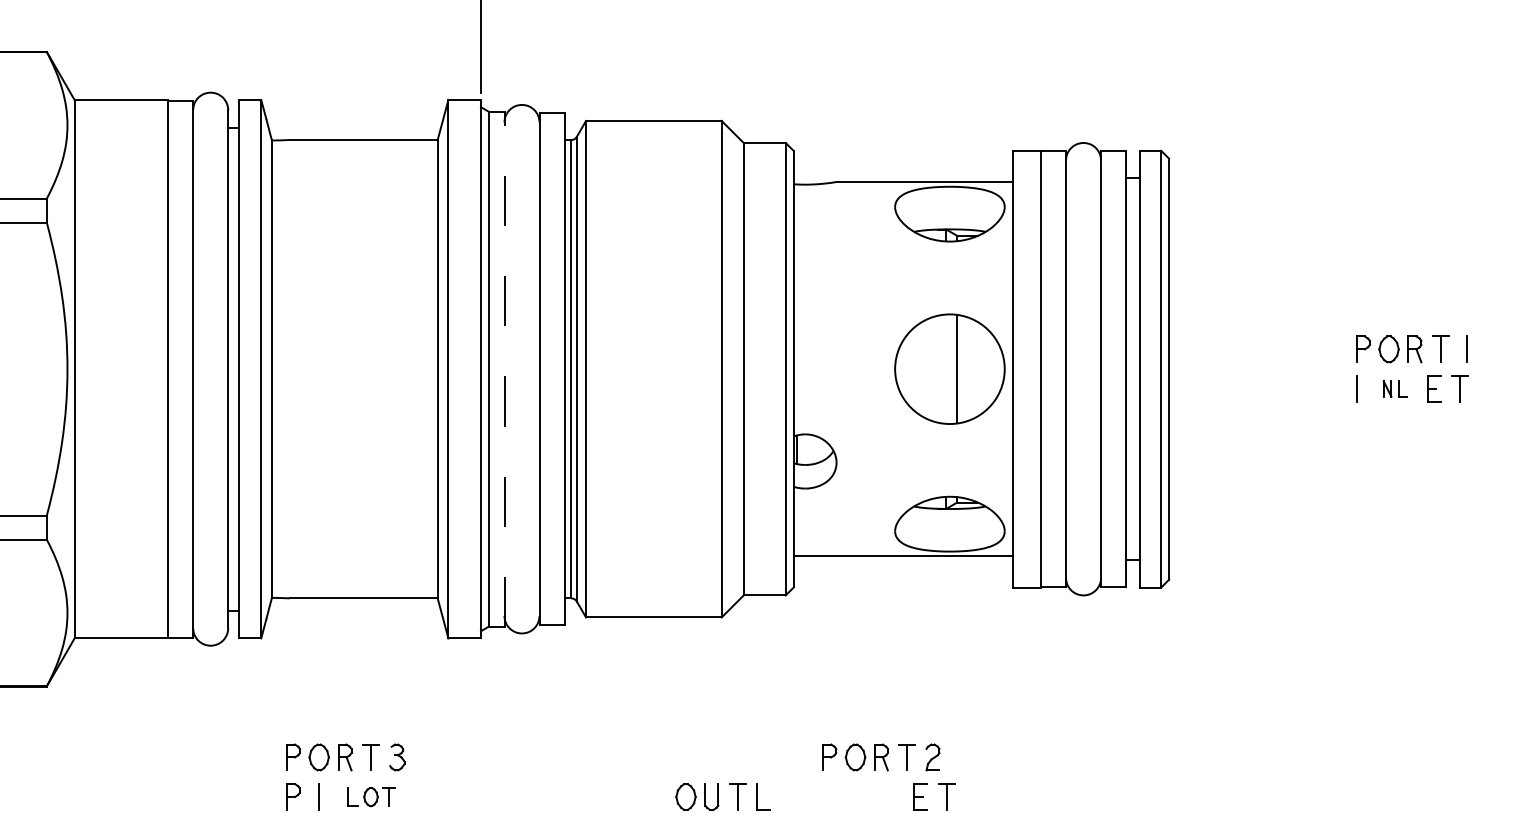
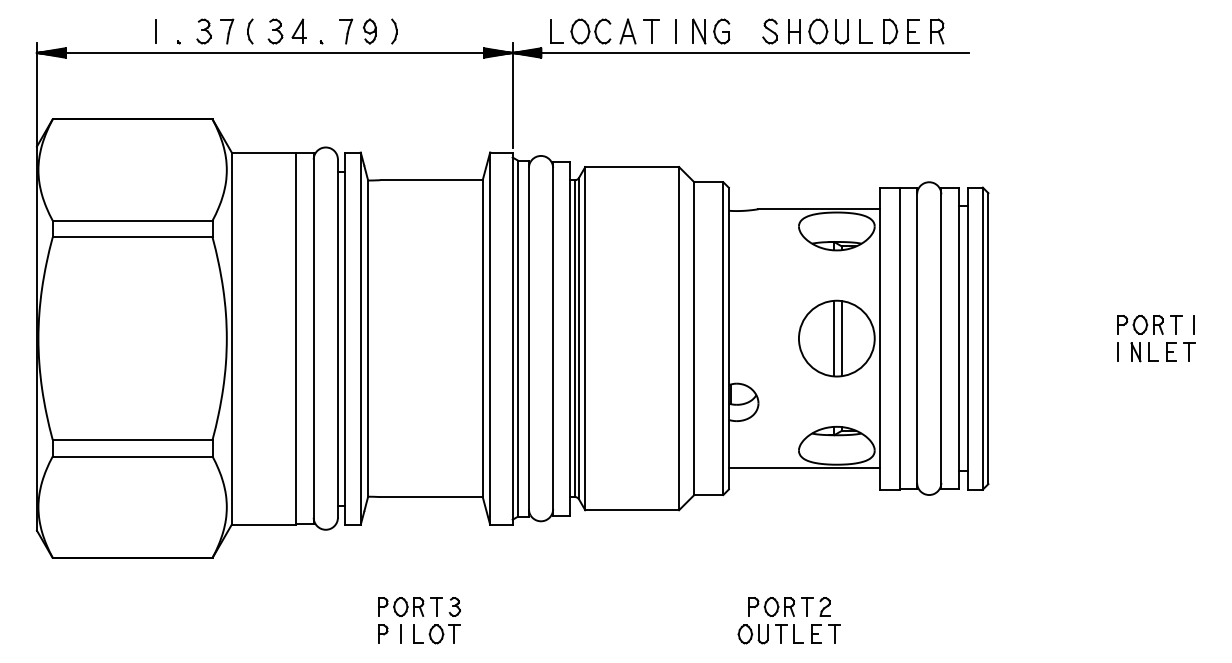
line: (503, 369) -> (528, 338), dashed -> solid
line: (946, 369) -> (834, 338), added
part: (1394, 389) -> (1144, 352), size x1.67
part: (370, 797) -> (436, 634), size x1.43
part: (722, 797) -> (770, 634), moved

